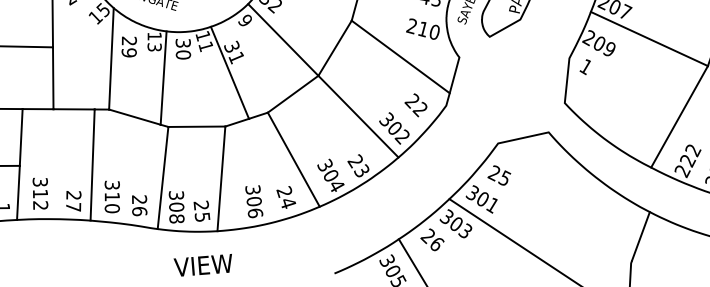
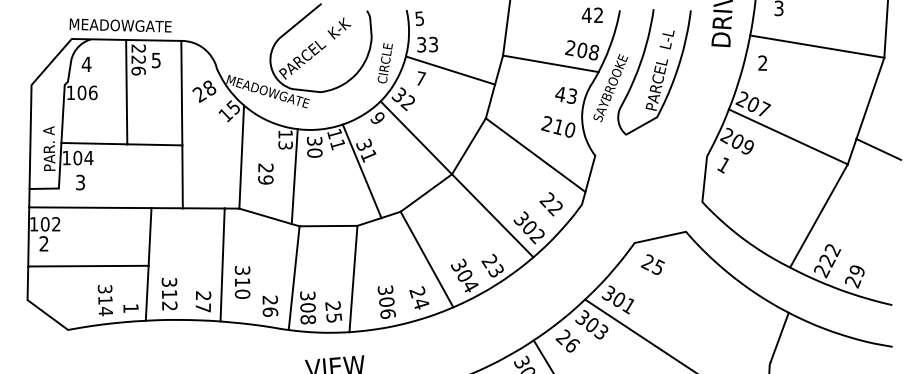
text: (128, 46) -> (265, 173), moved
text: (498, 175) -> (652, 264), moved
text: (112, 197) -> (242, 282), moved

